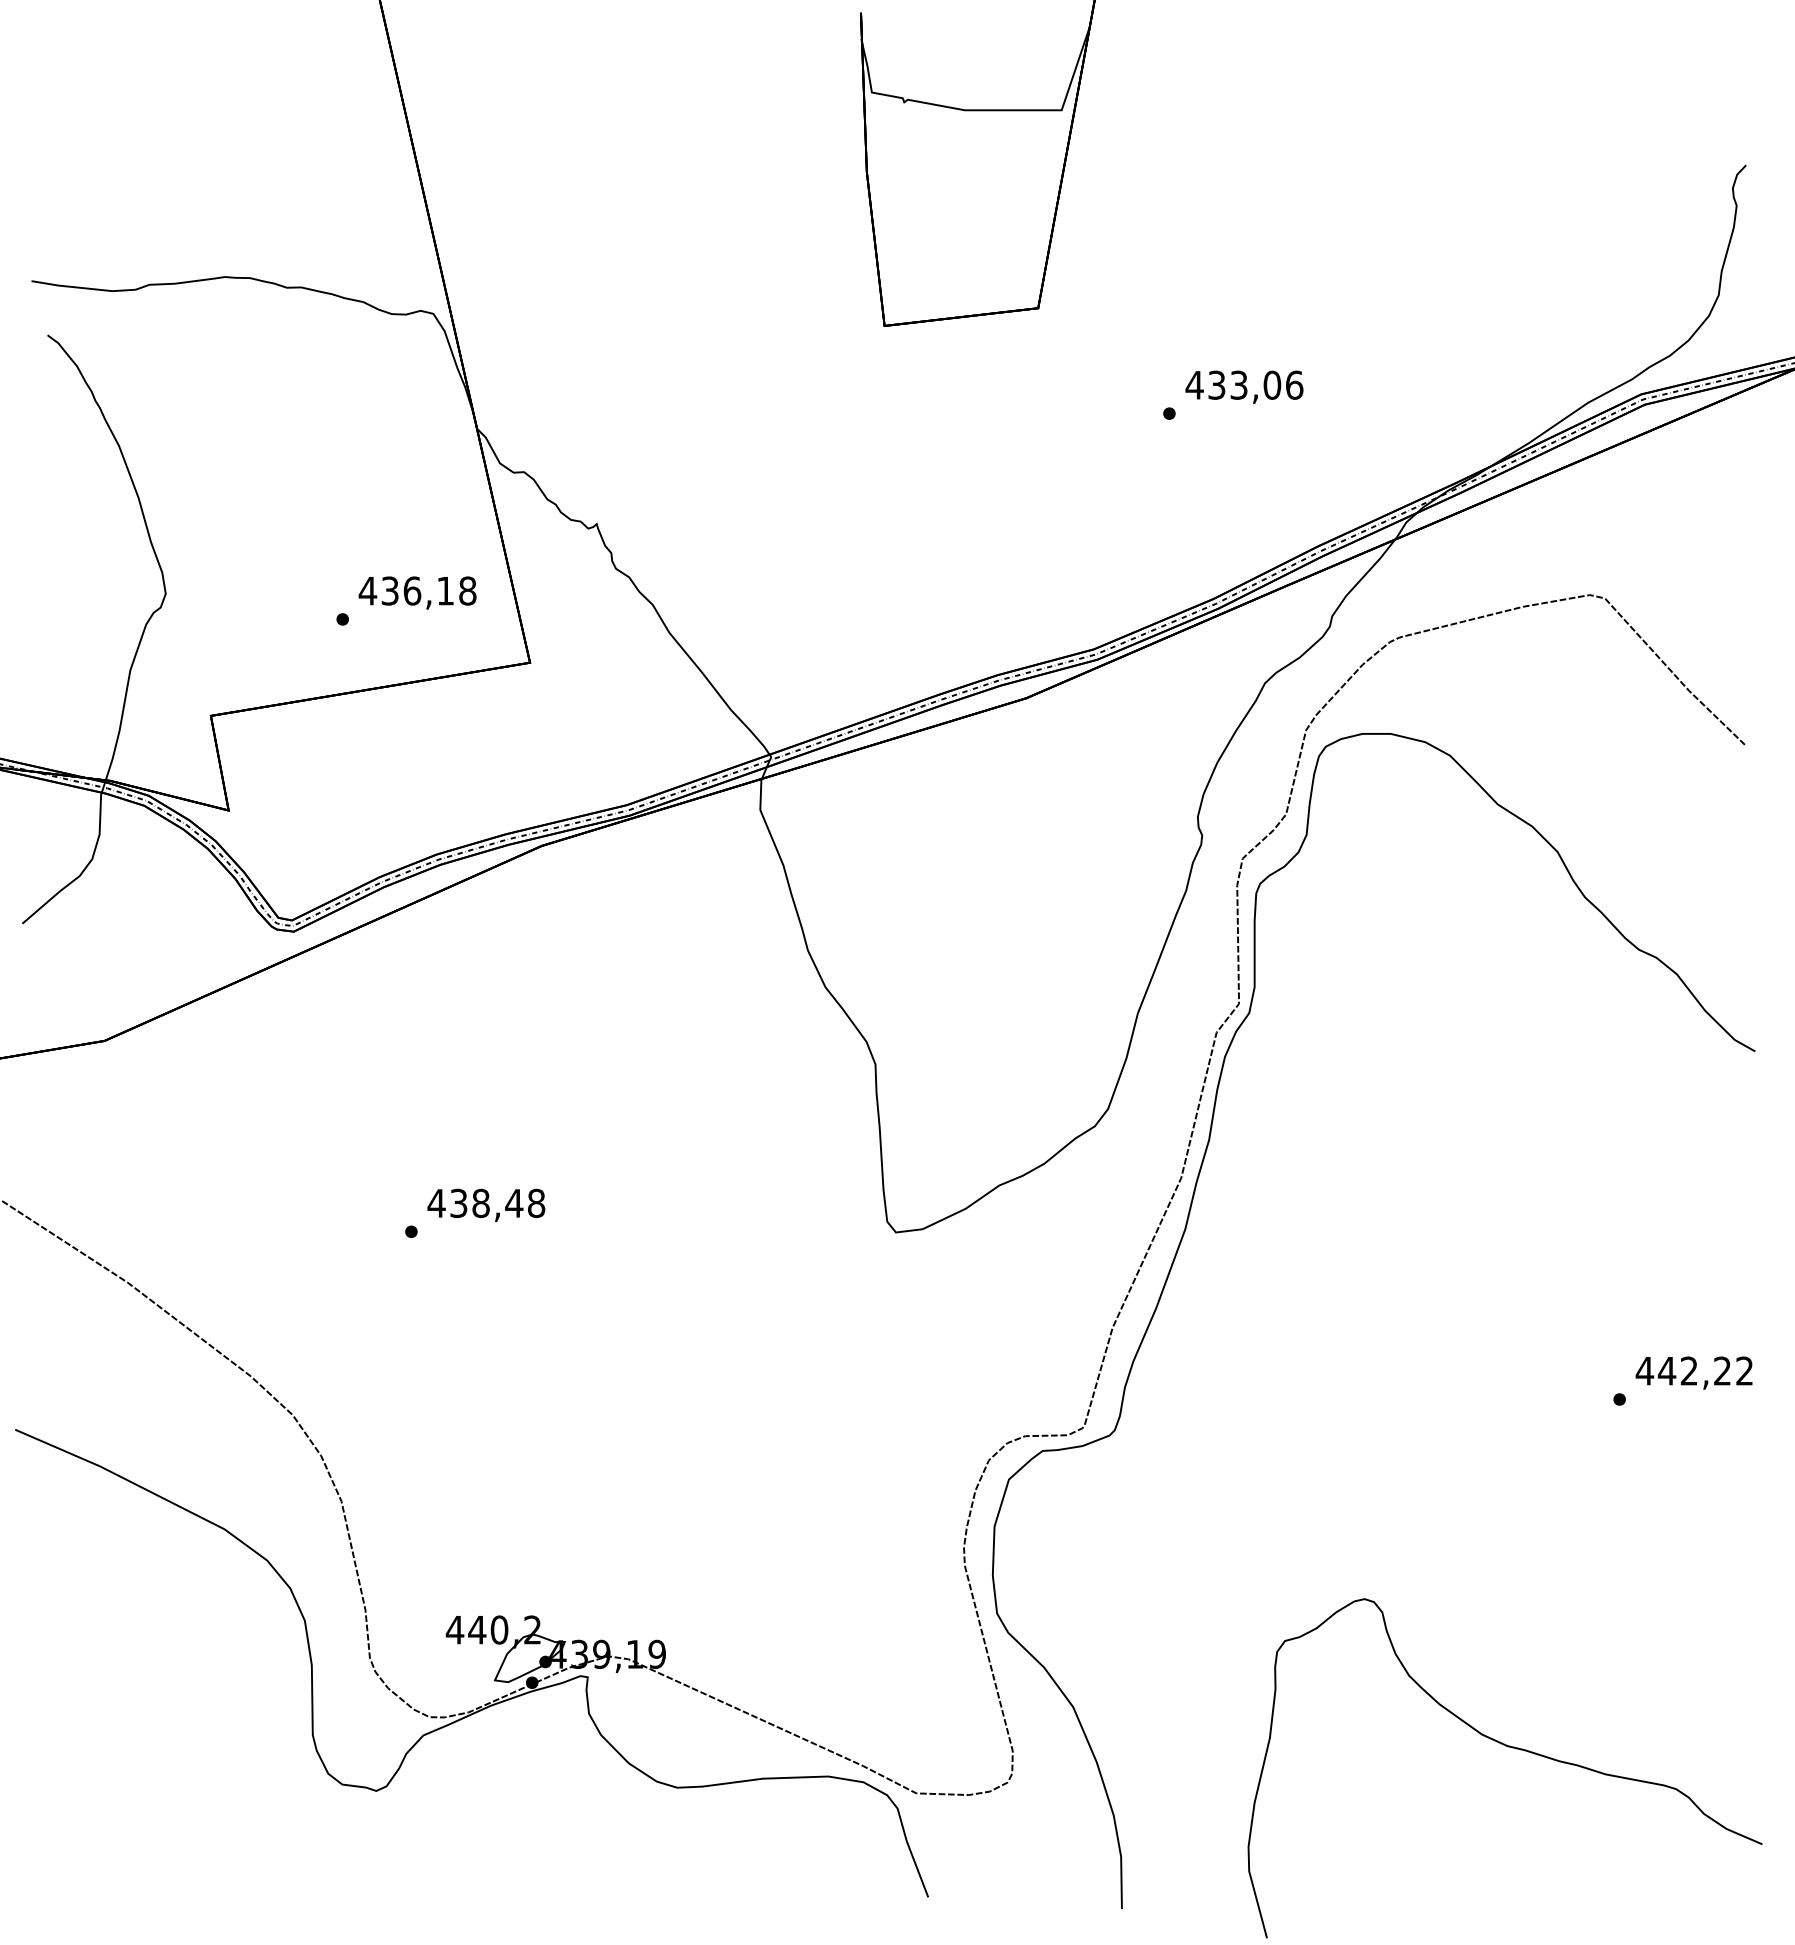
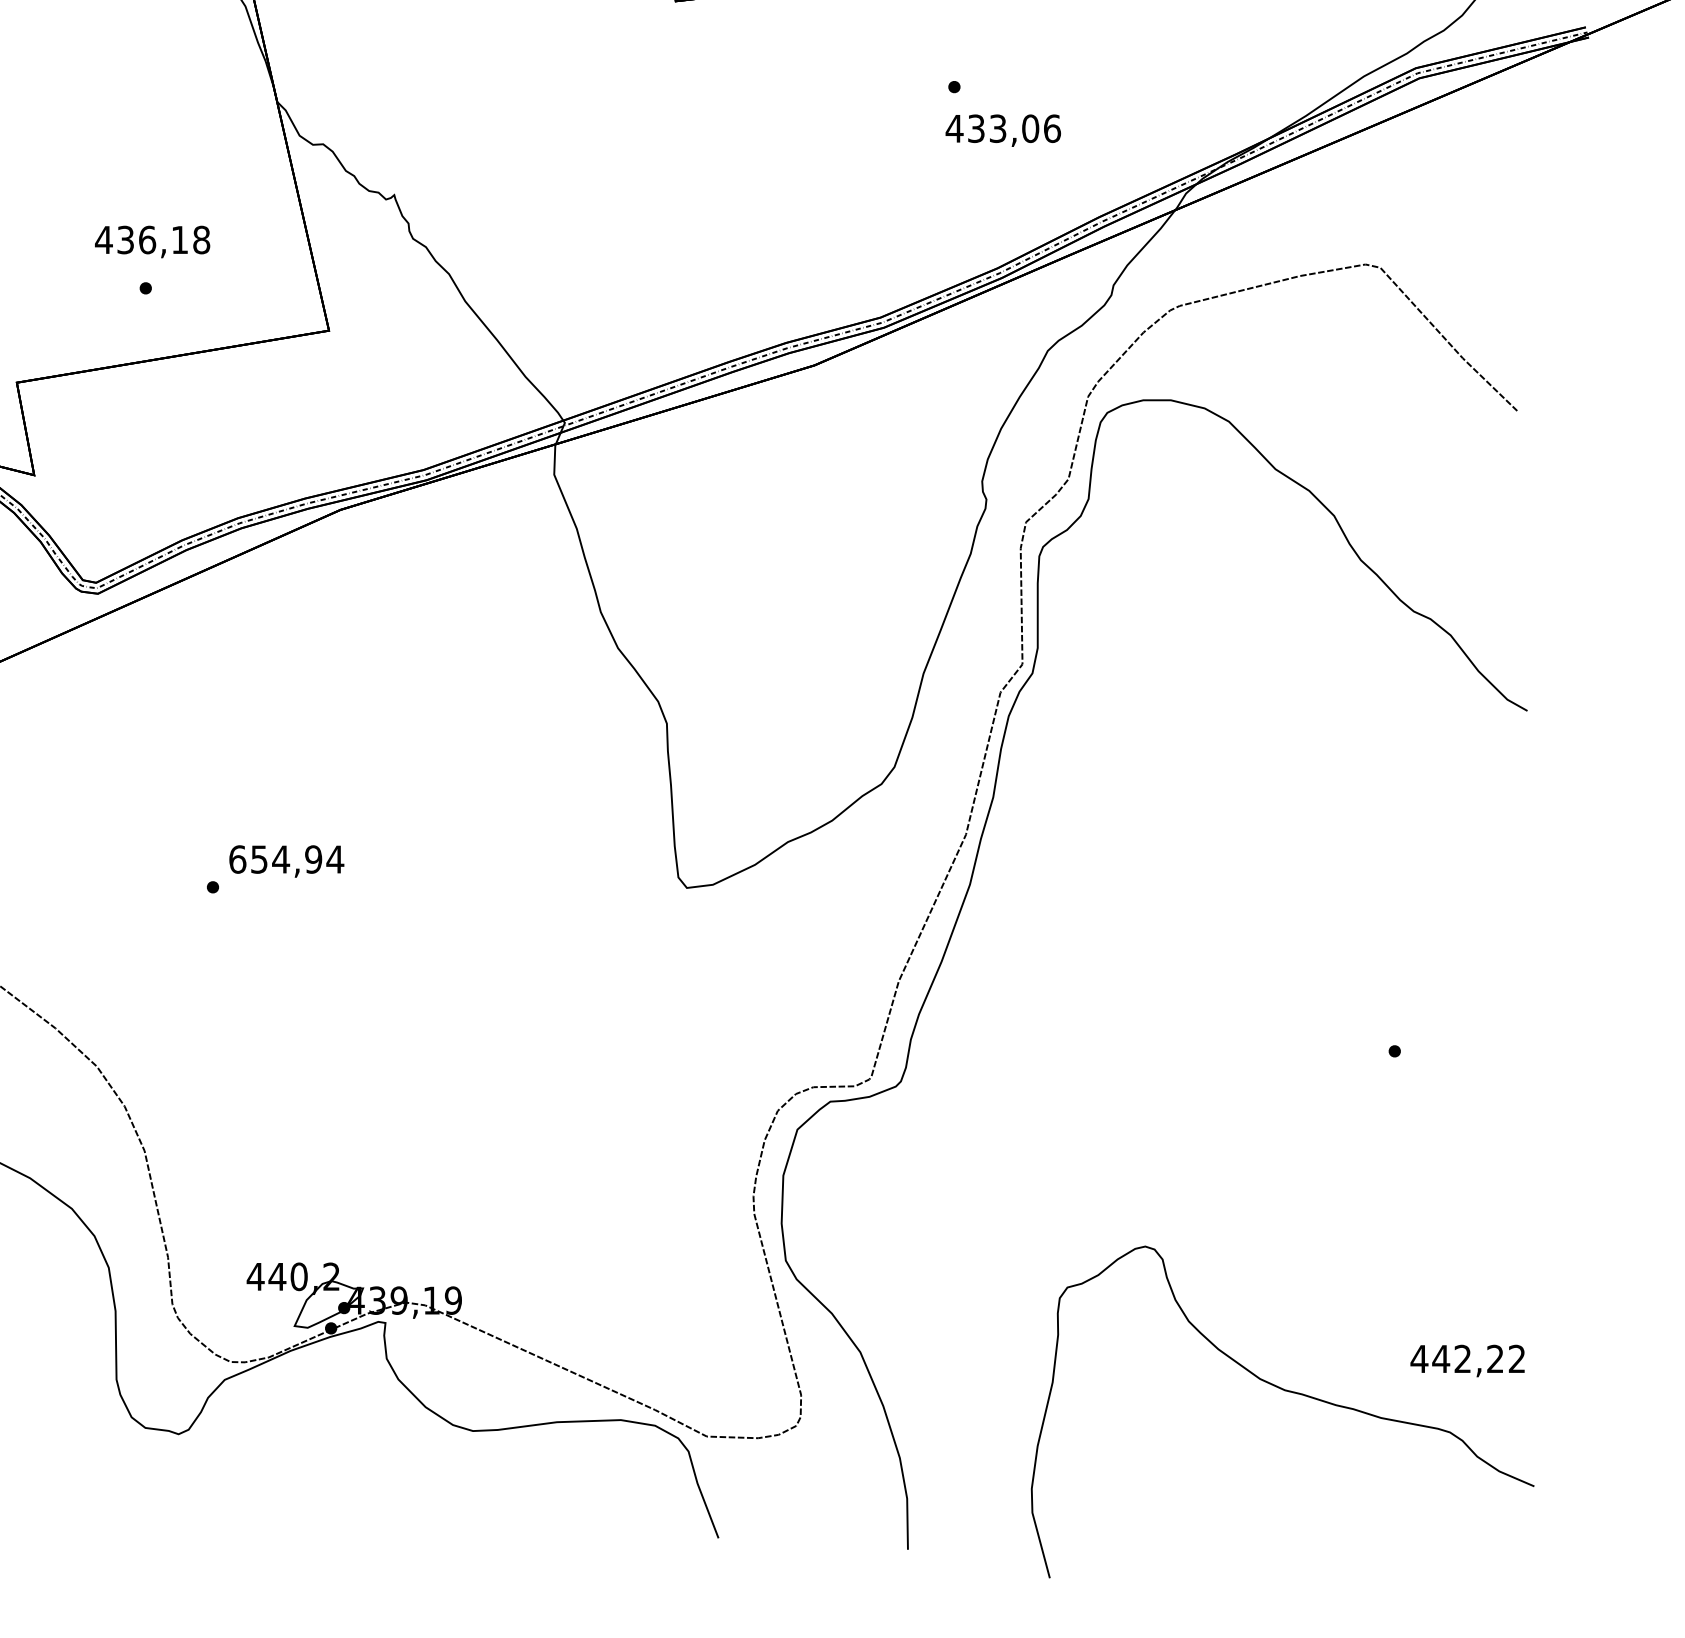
text: (1244, 386) -> (1003, 129), moved
text: (417, 592) -> (152, 241), moved
text: (486, 1203) -> (286, 859), 438,48 -> 654,94
text: (1693, 1372) -> (1466, 1360), moved

